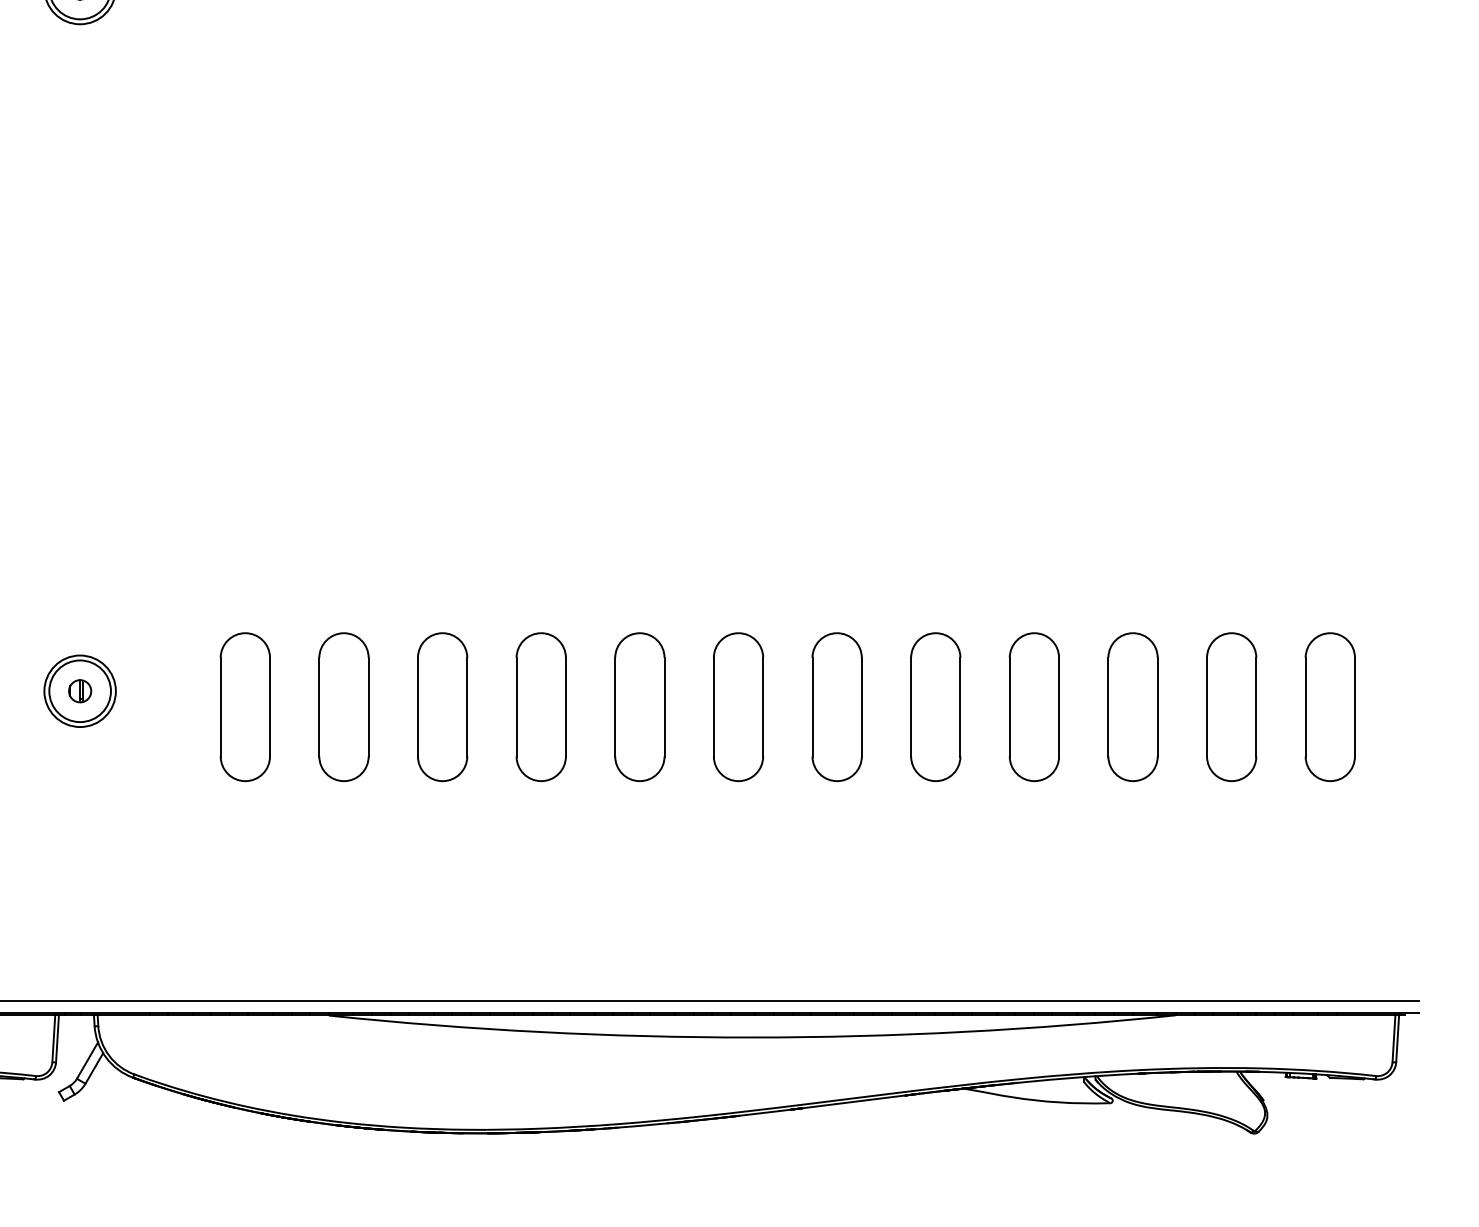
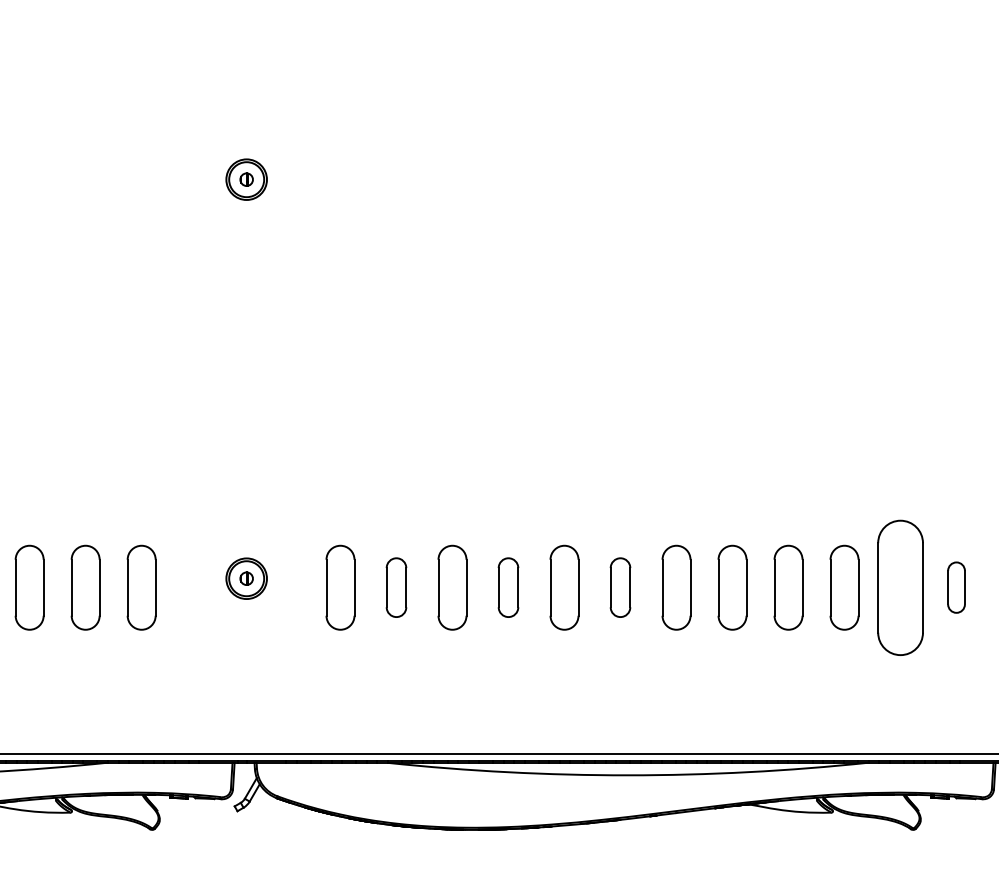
part: (343, 706) -> (396, 587), size x0.7
part: (541, 706) -> (508, 587), size x0.7
part: (738, 706) -> (620, 587), size x0.7
part: (1231, 706) -> (900, 587), size x1.6
part: (1330, 706) -> (956, 587), size x0.6

